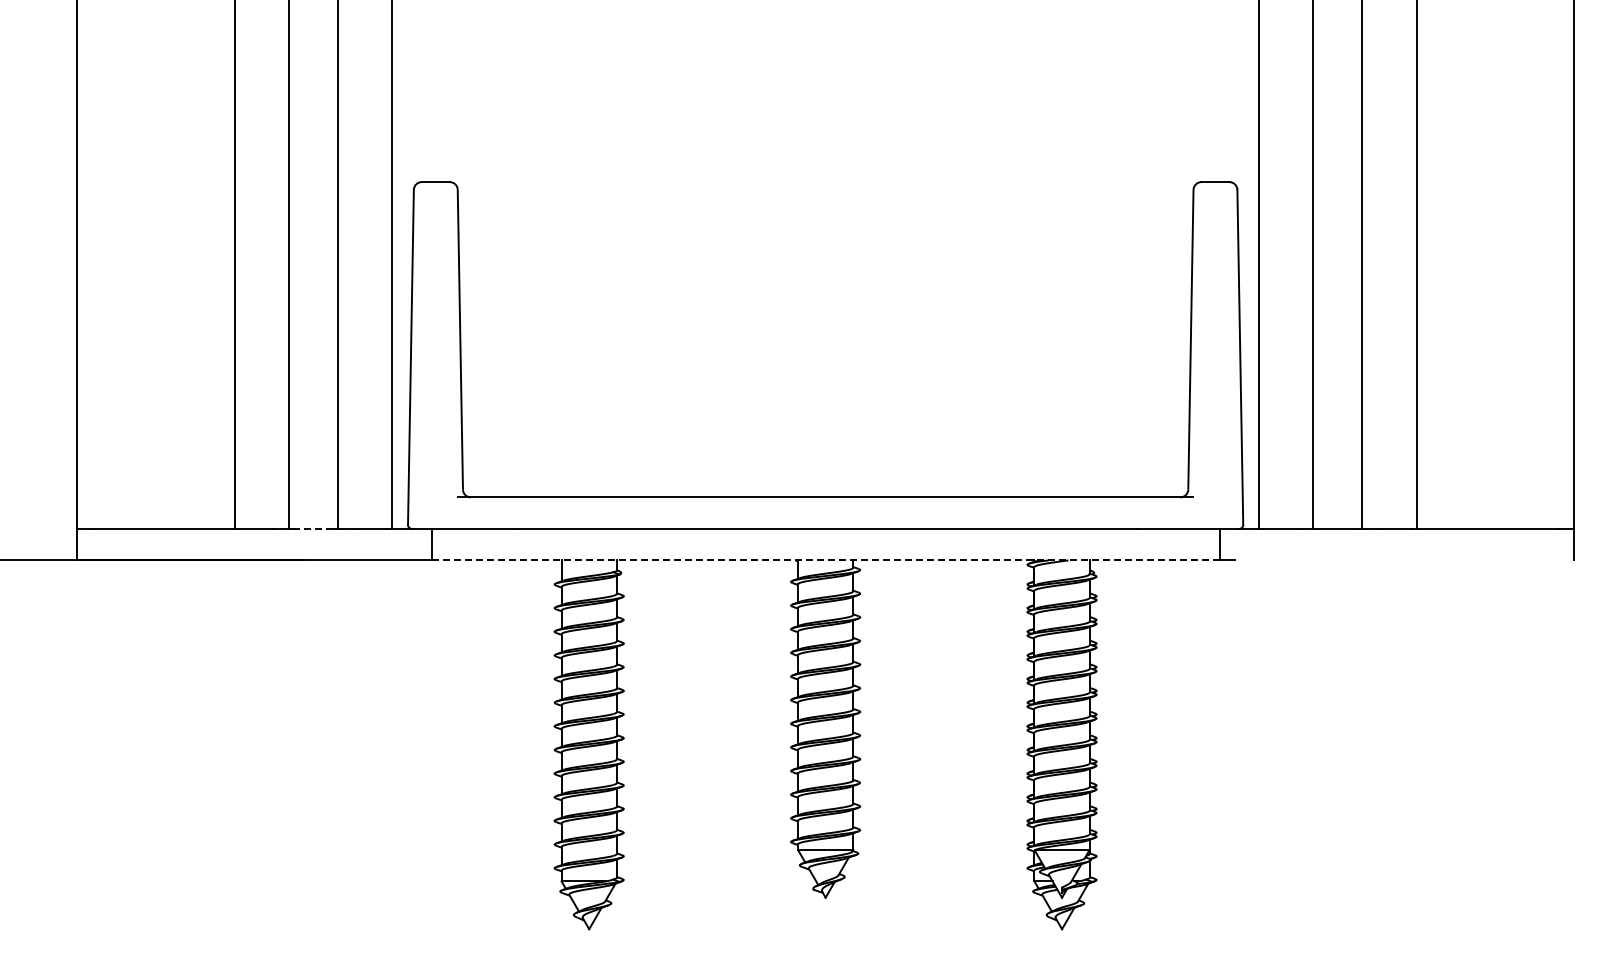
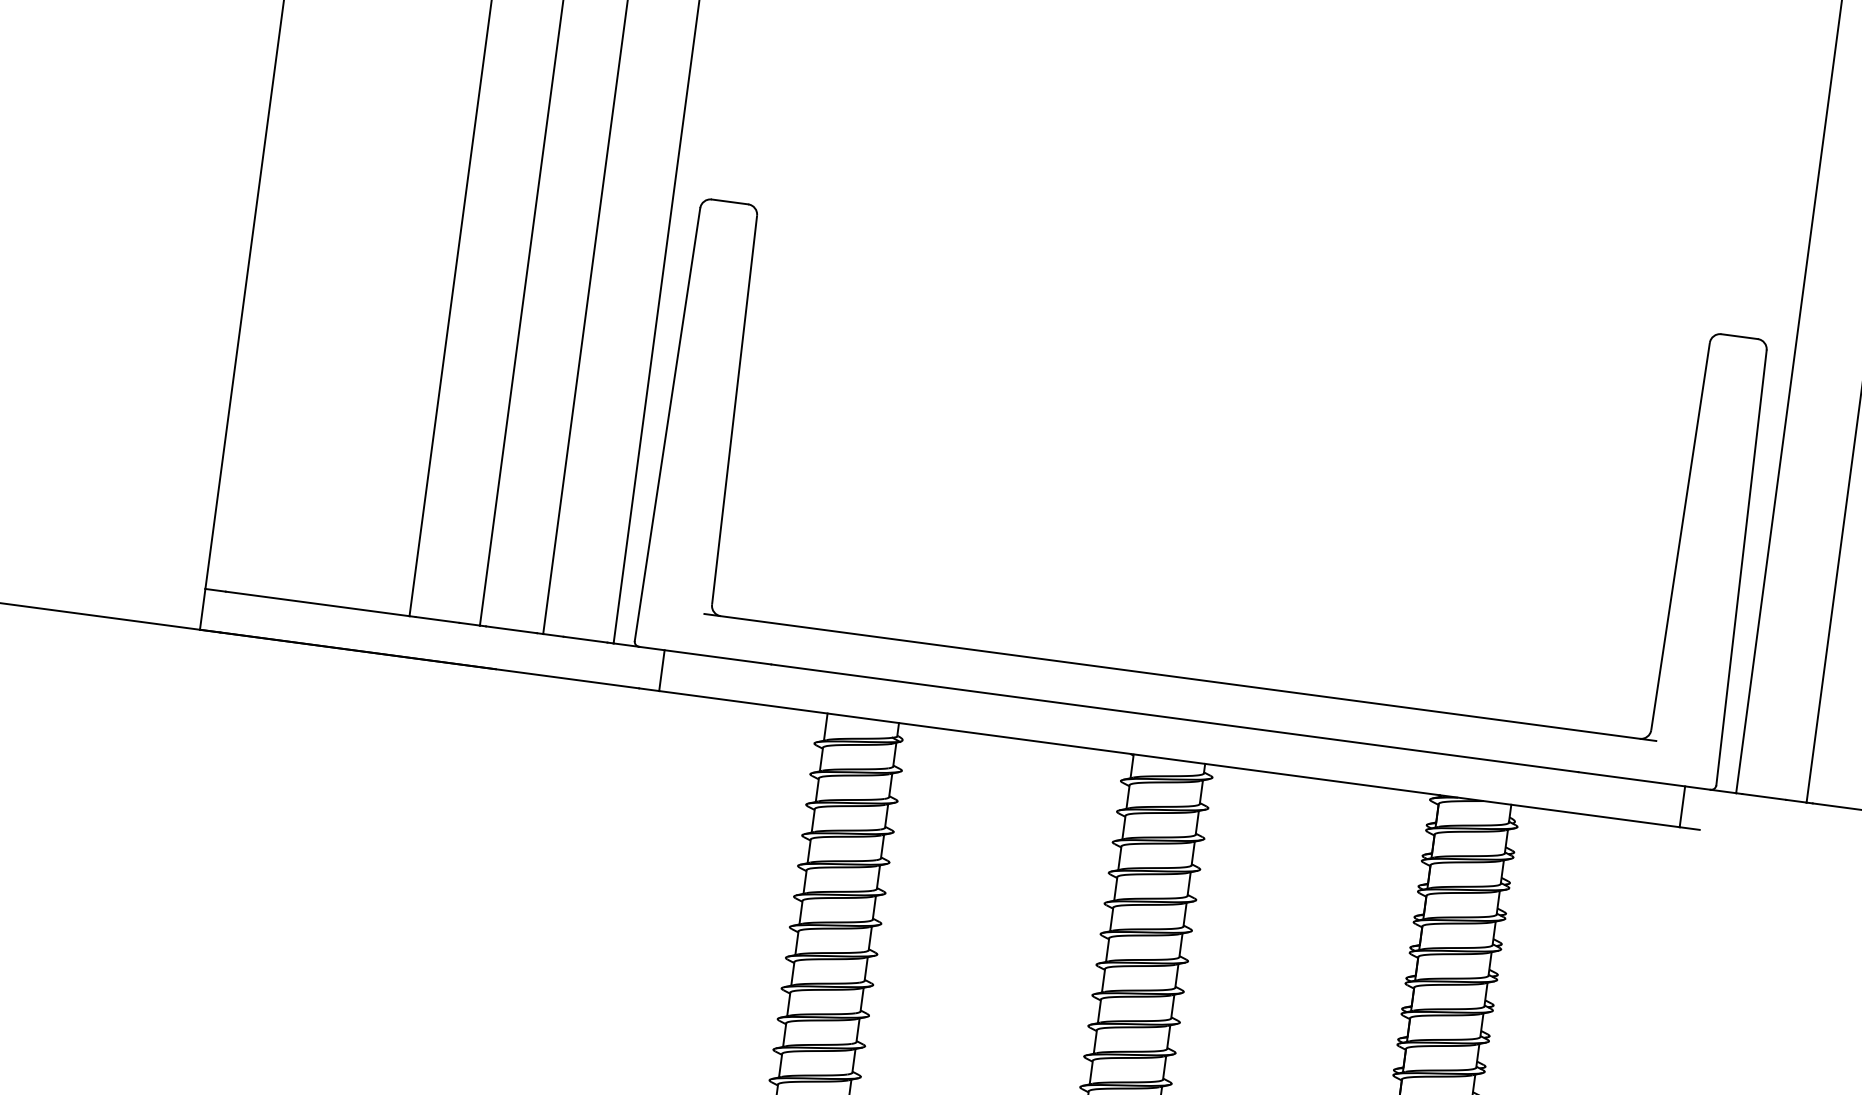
line: (313, 528) -> (511, 629), dashed -> solid
line: (826, 560) -> (1170, 759), dashed -> solid

